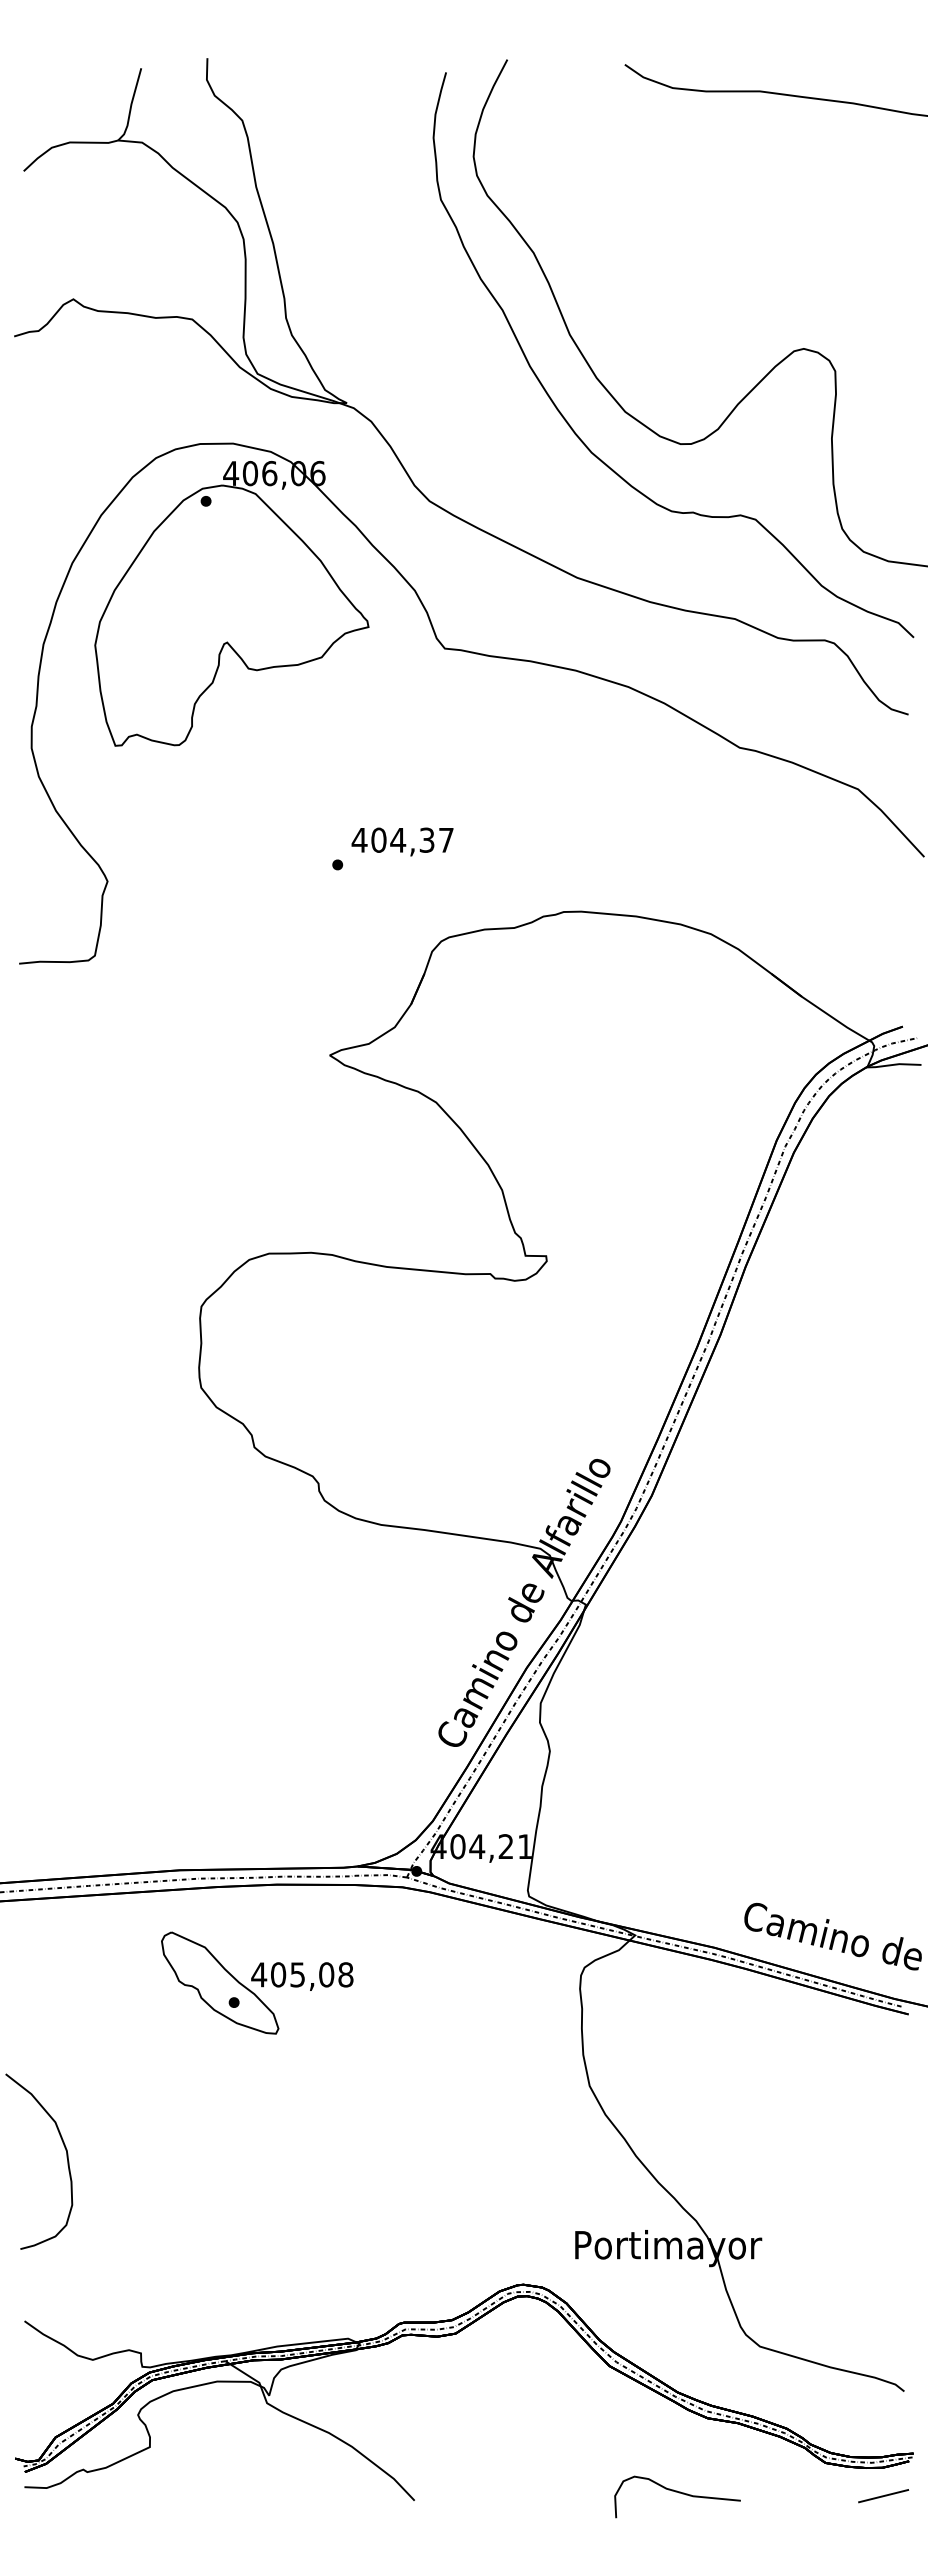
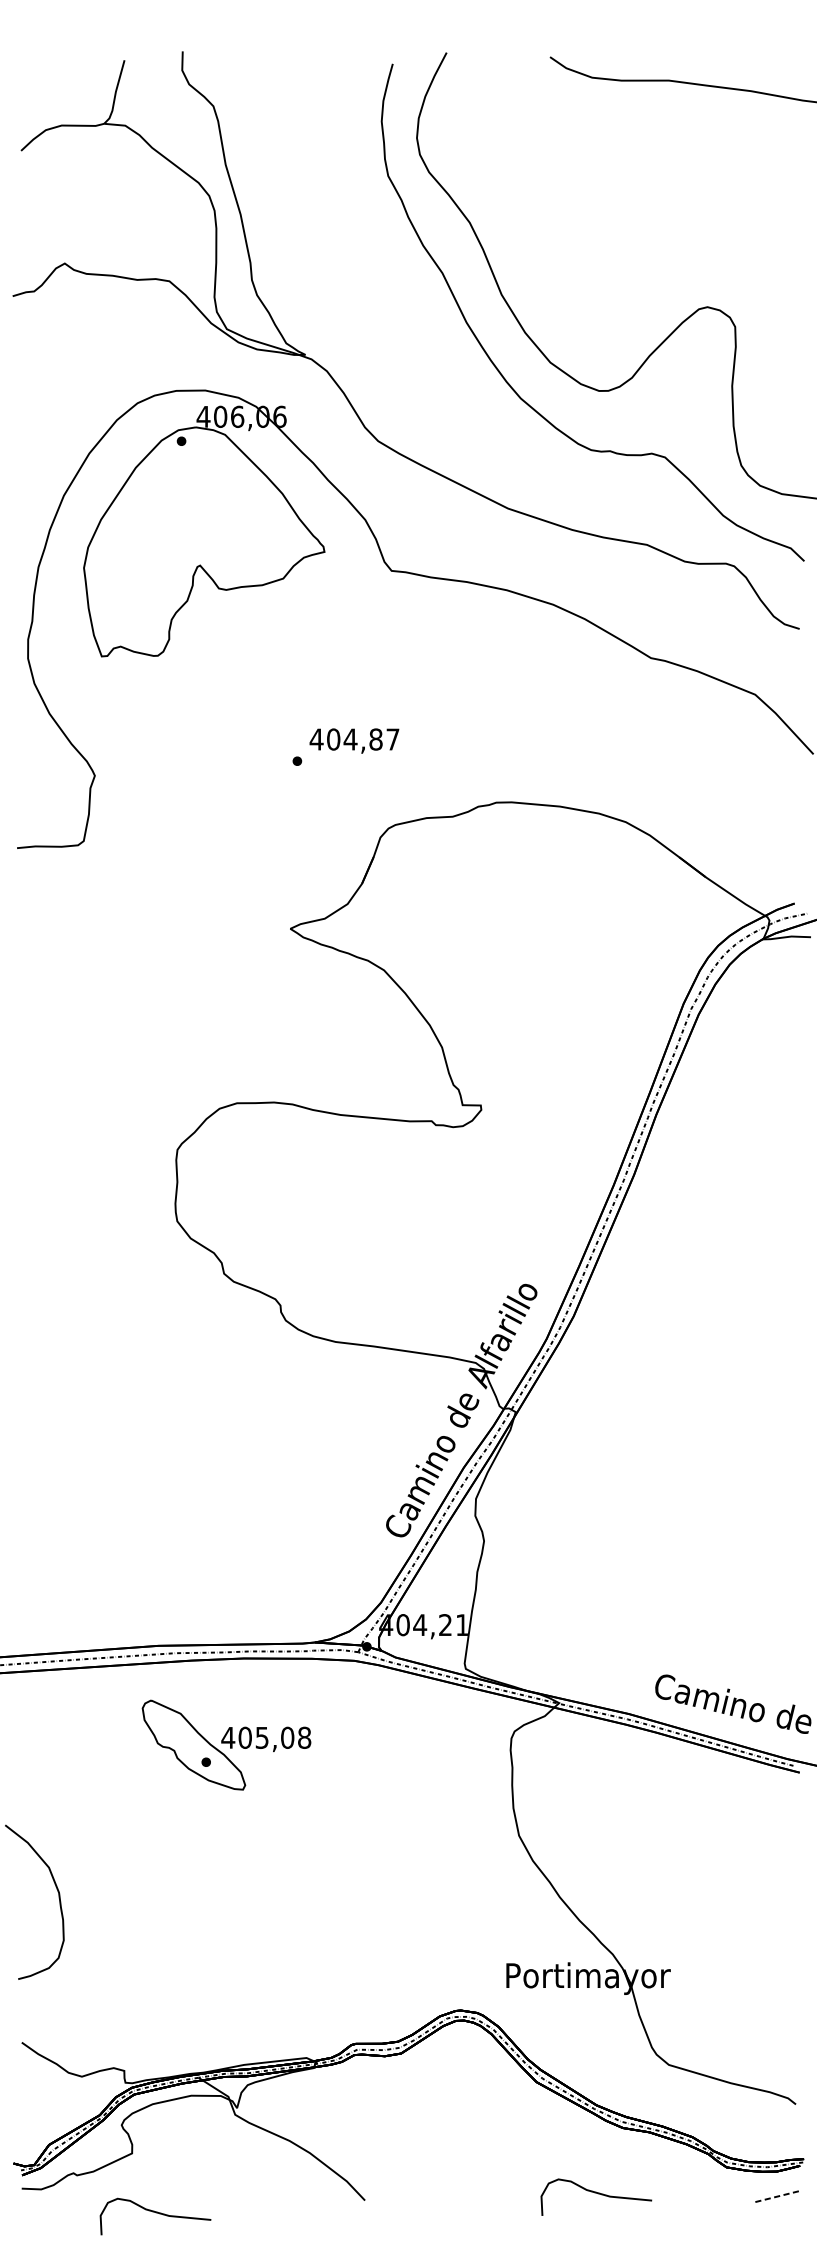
text: (426, 839) -> (375, 738), 404,37 -> 404,87
line: (884, 2496) -> (778, 2196), solid -> dashed
curve: (178, 2515) -> (157, 2213), added

